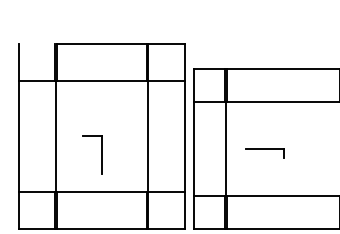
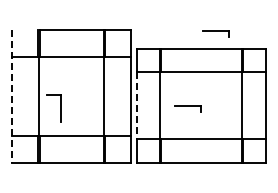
part: (303, 47) -> (215, 33), added
line: (18, 136) -> (12, 96), solid -> dashed
line: (194, 148) -> (137, 105), solid -> dashed
part: (101, 154) -> (60, 108), moved

